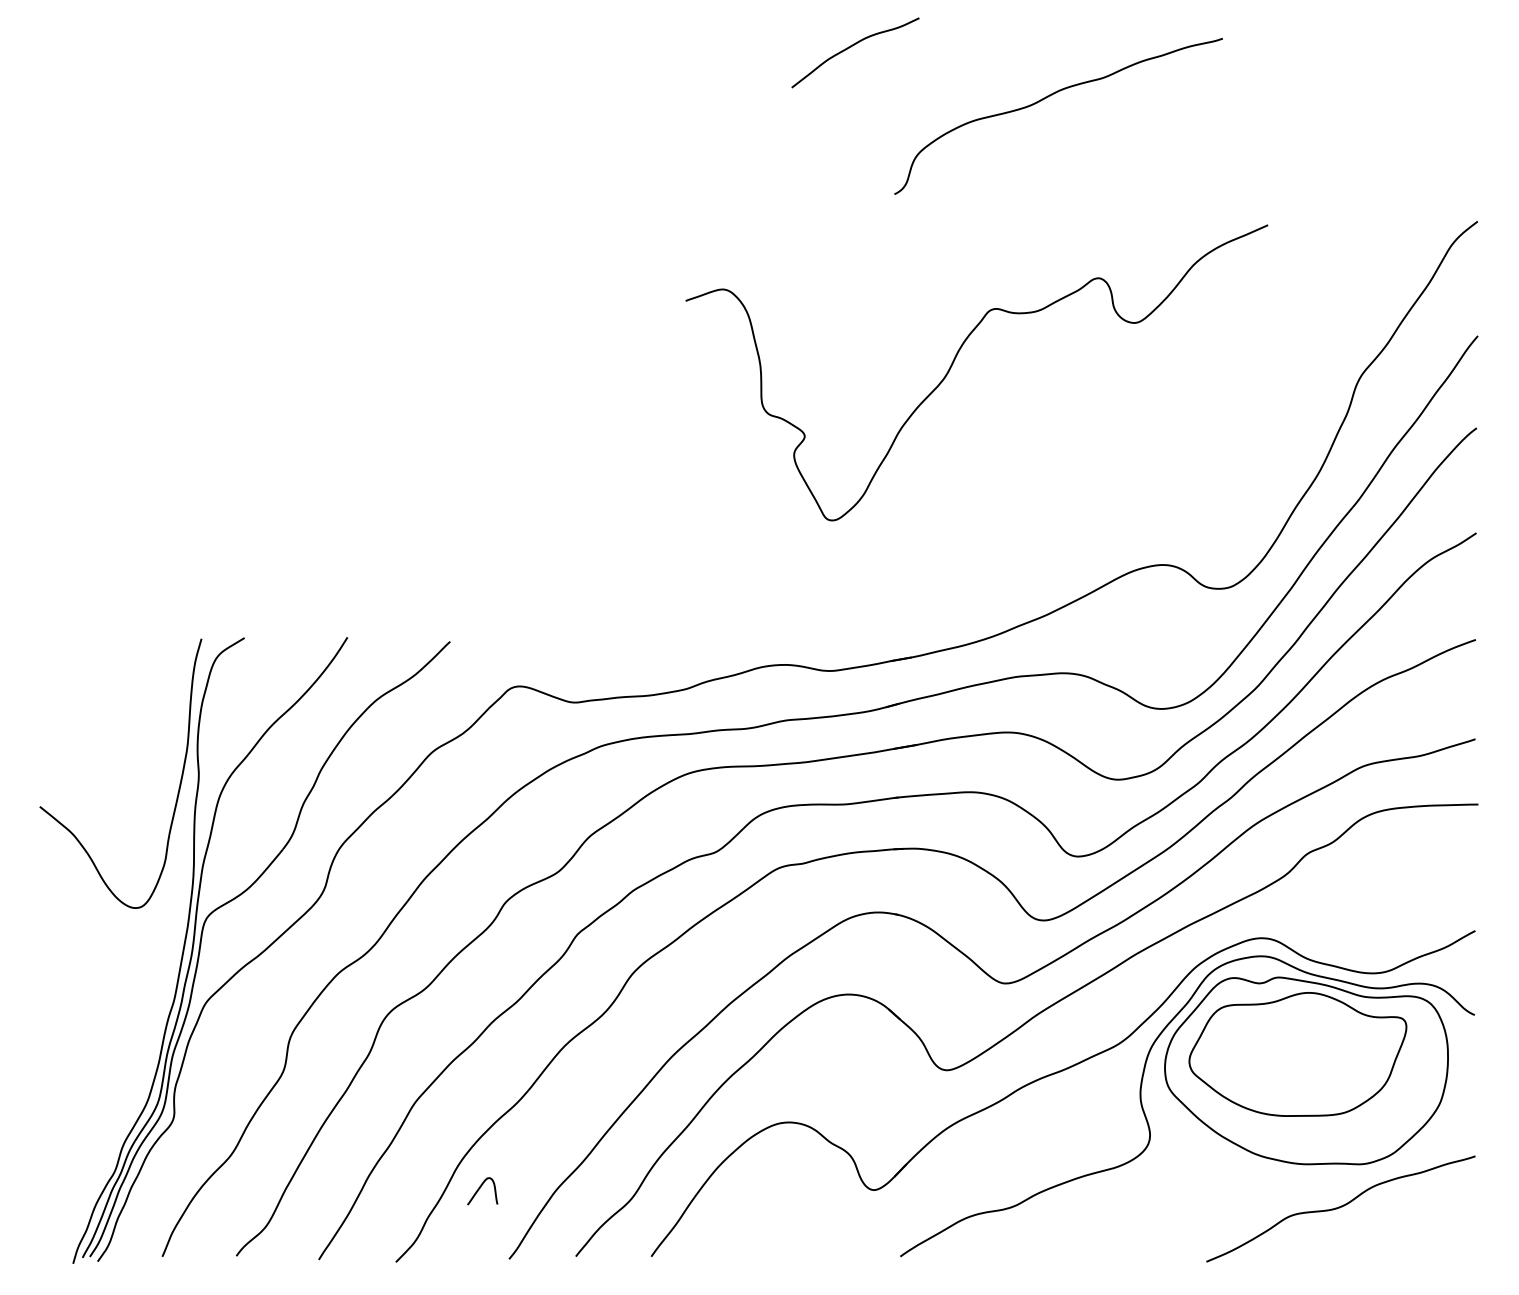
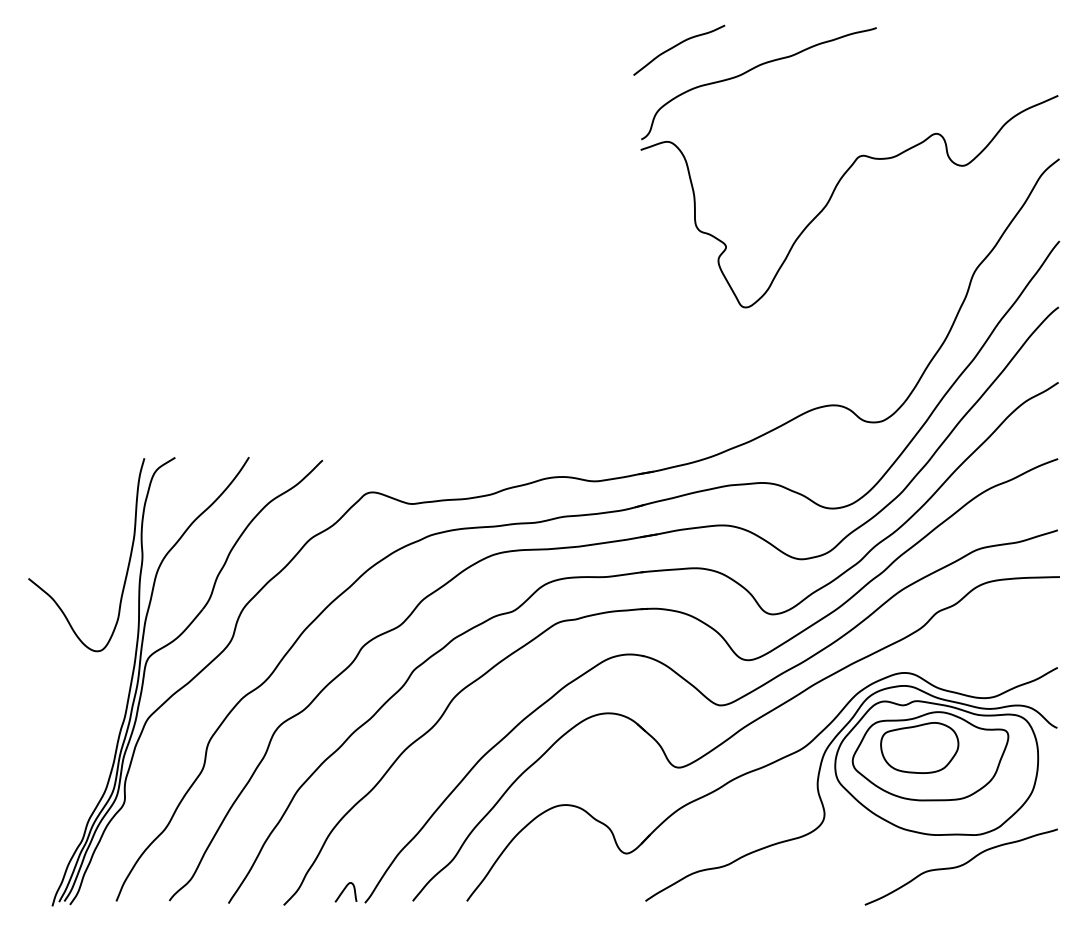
curve: (851, 47) -> (676, 46), moved
curve: (953, 364) -> (832, 195), moved
part: (1282, 1042) -> (919, 747), added
curve: (480, 1188) -> (344, 890), moved

